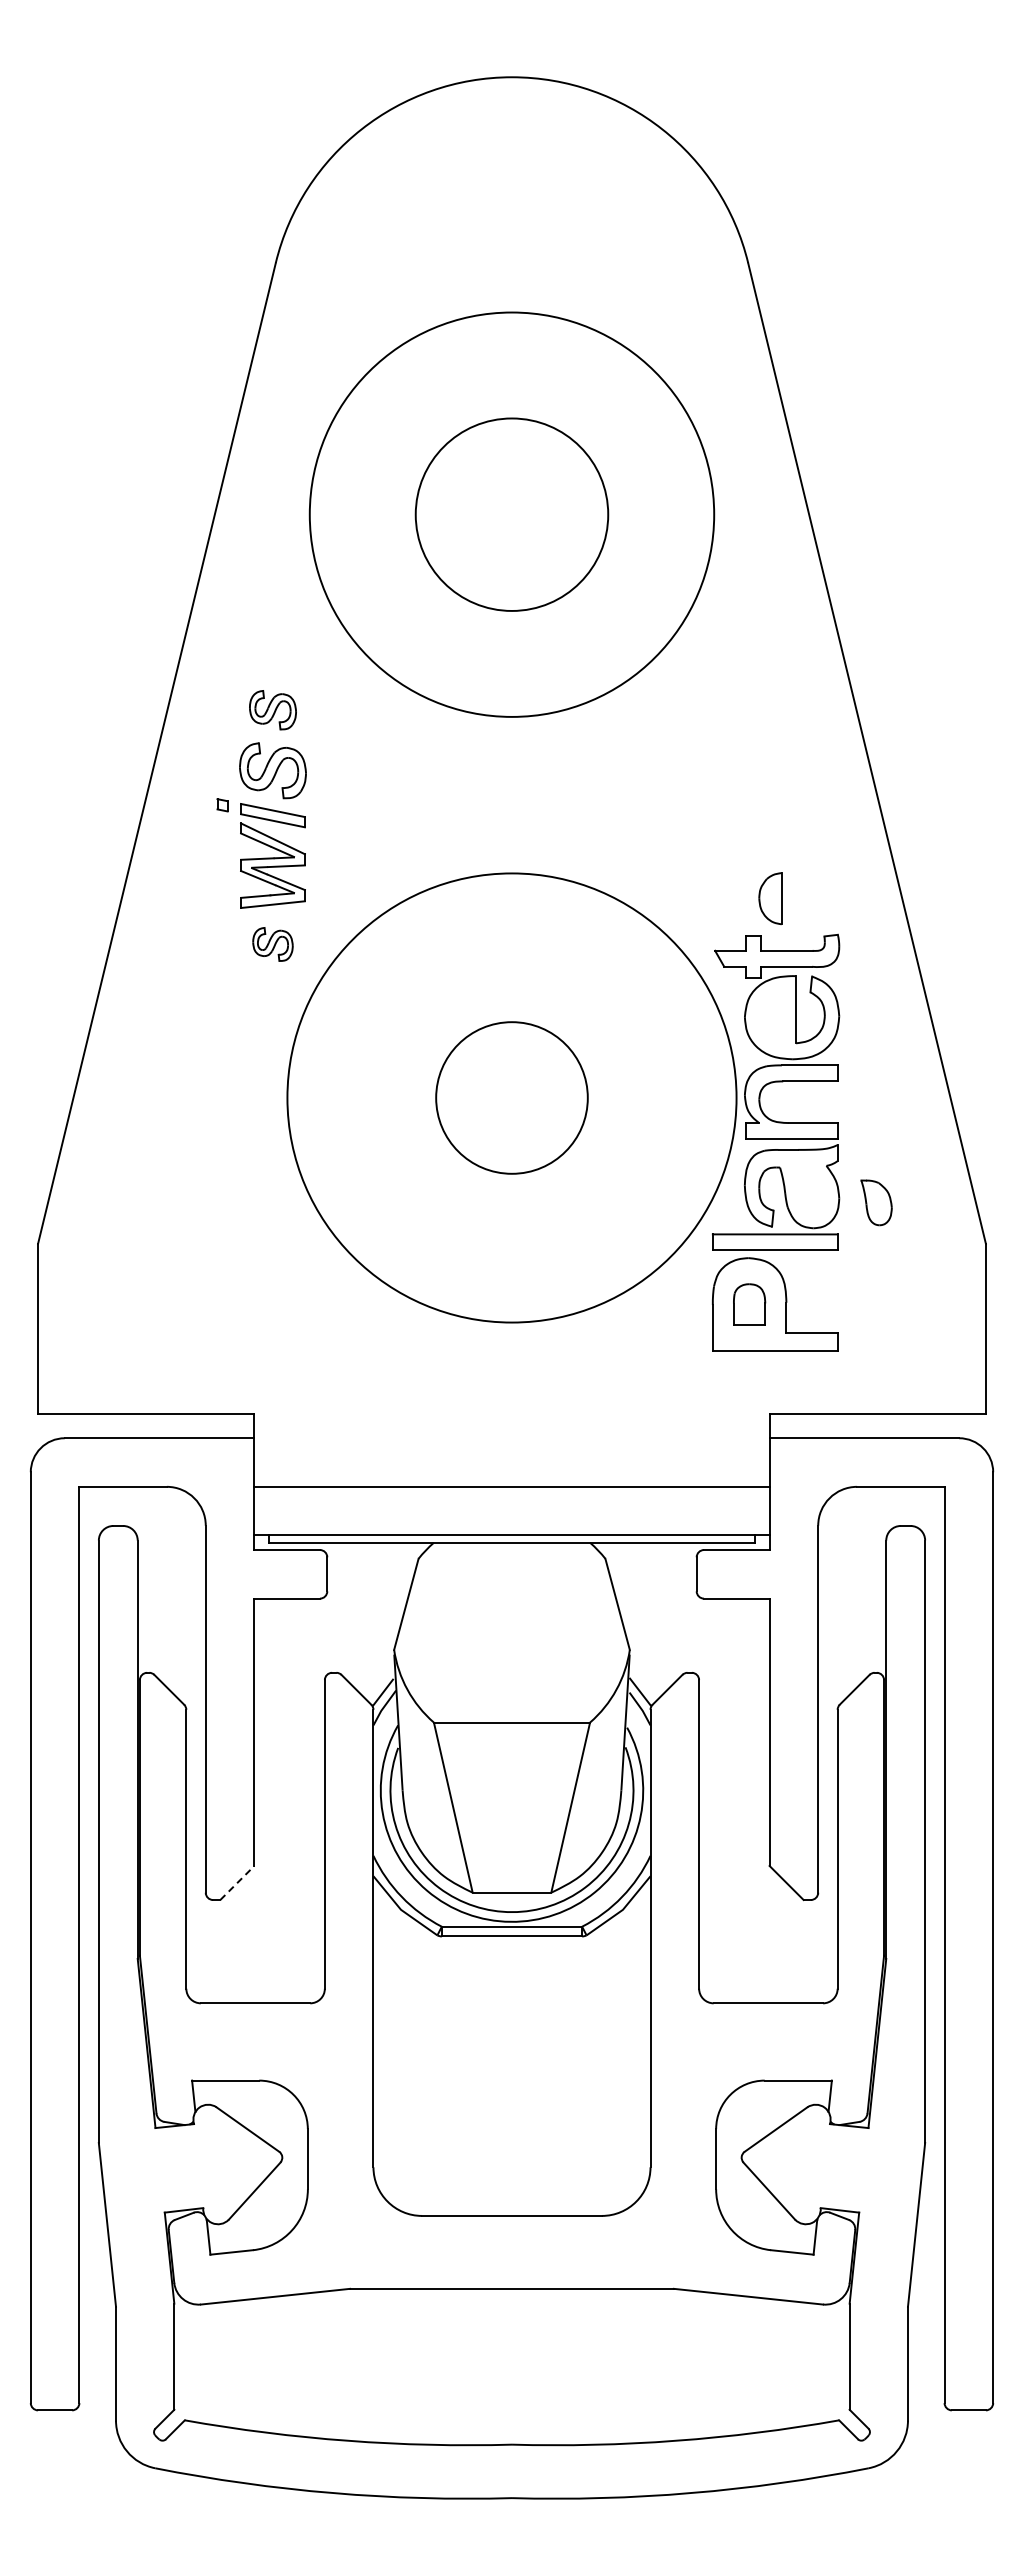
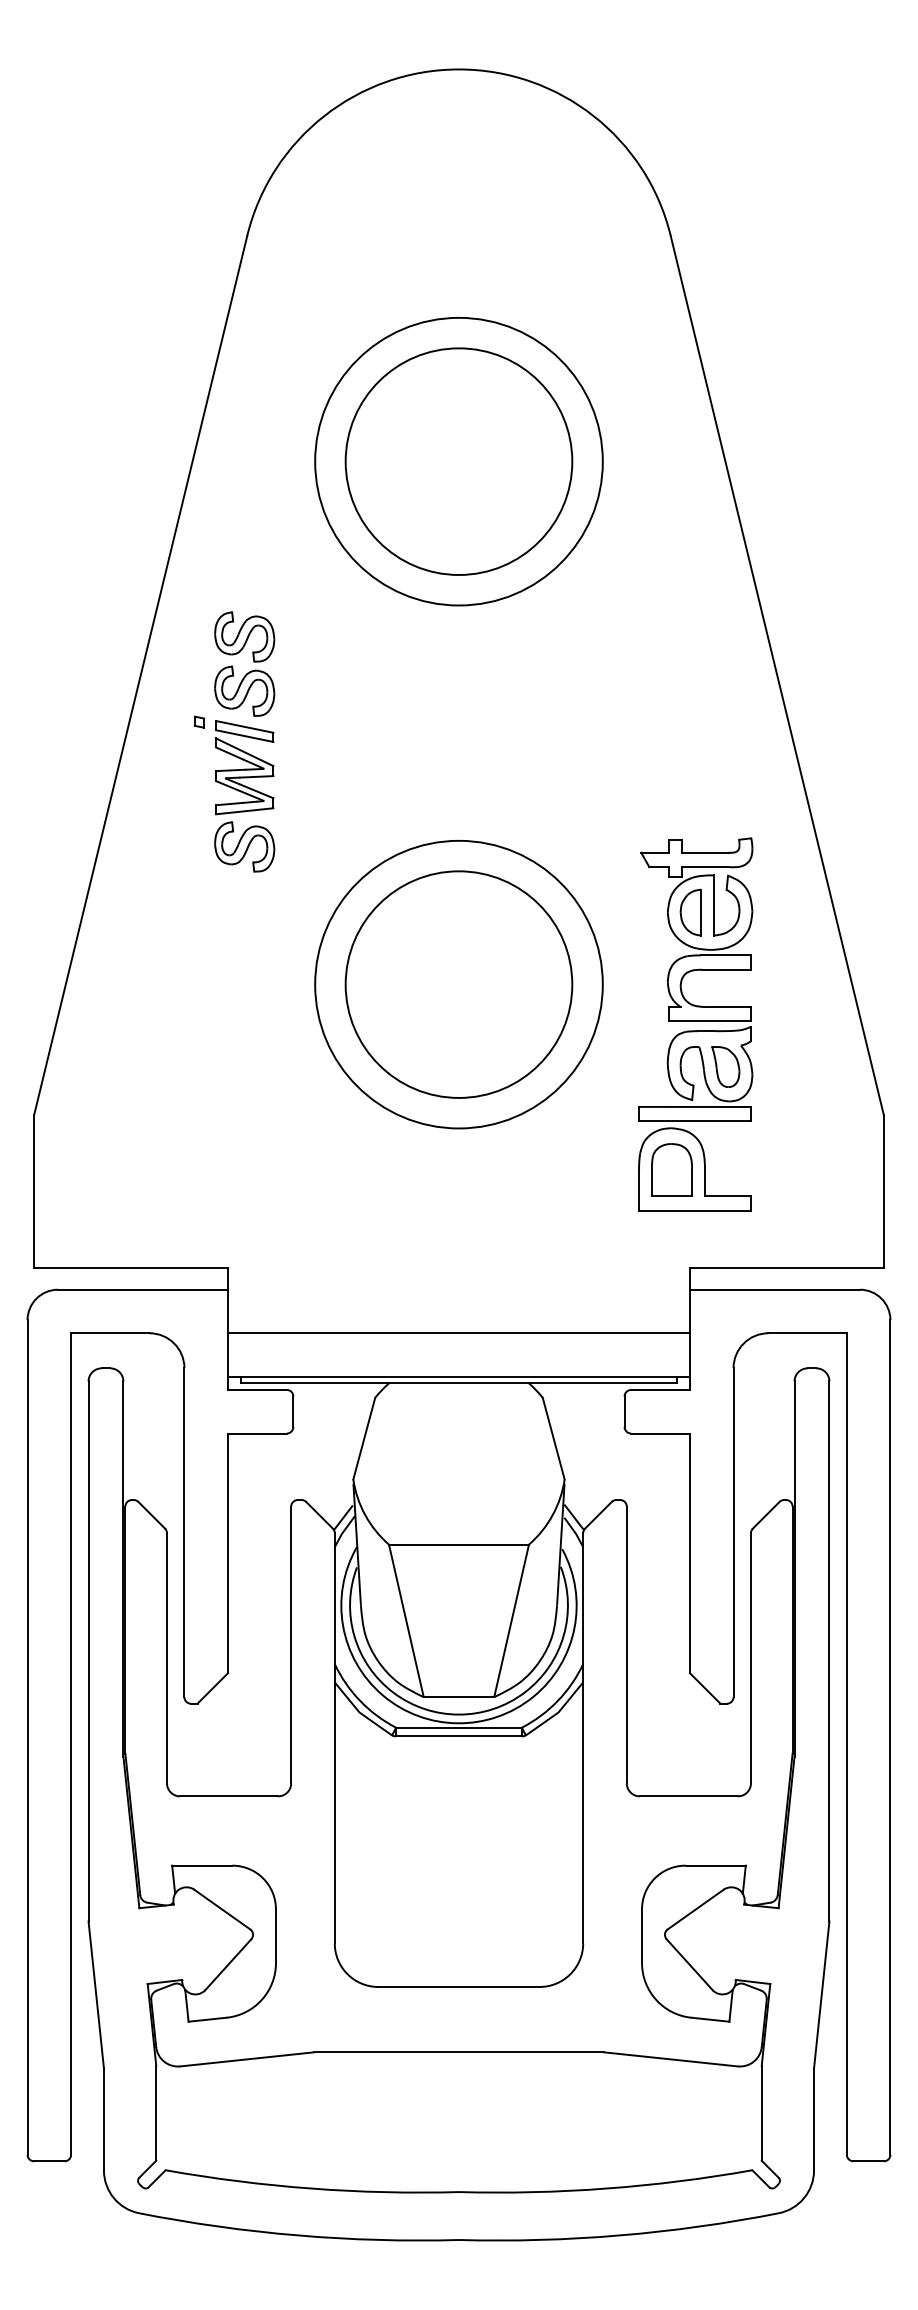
circle: (511, 514) -> (458, 461), size x0.62
circle: (511, 514) -> (458, 461), size x1.67
part: (272, 709) -> (244, 636), size x1.43
part: (770, 898) -> (690, 912), moved
part: (272, 944) -> (244, 847), size x1.67
circle: (511, 1097) -> (458, 984), size x0.71
circle: (511, 1097) -> (458, 984), size x1.67
part: (876, 1202) -> (725, 1066), moved
part: (749, 1303) -> (671, 1168), size x1.43
line: (237, 1882) -> (212, 1688), dashed -> solid

